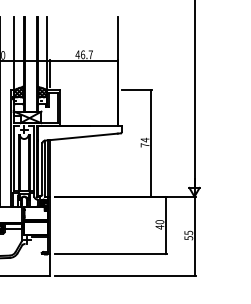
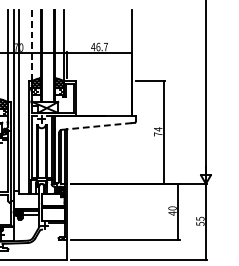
line: (14, 53) -> (32, 45), solid -> dashed
line: (81, 137) -> (96, 126), solid -> dashed

